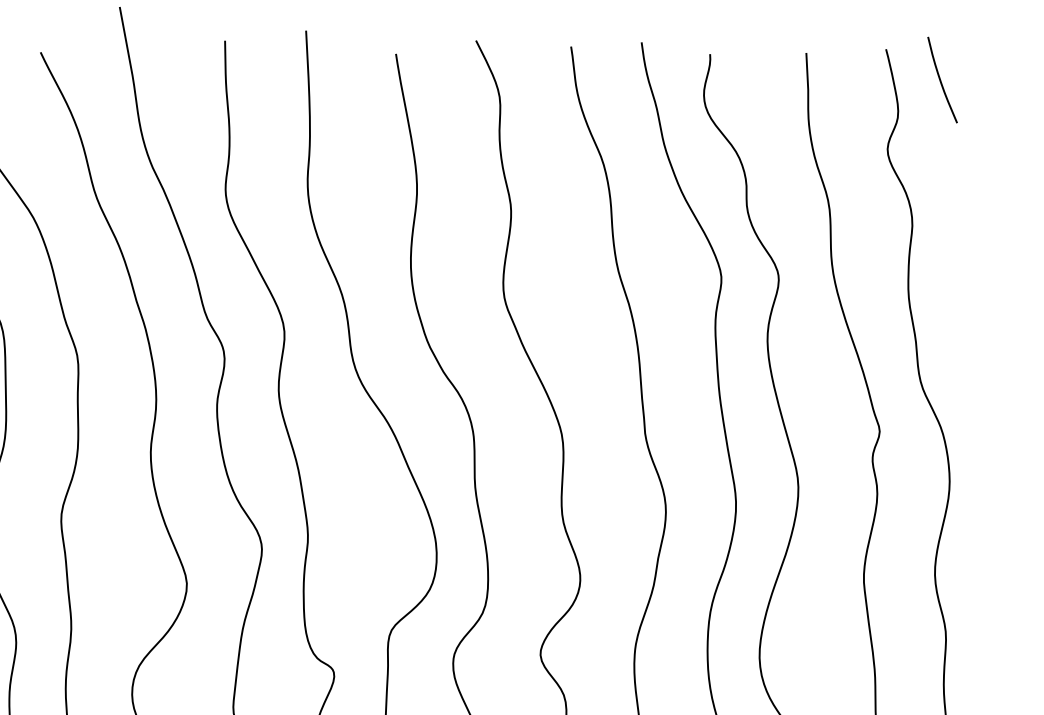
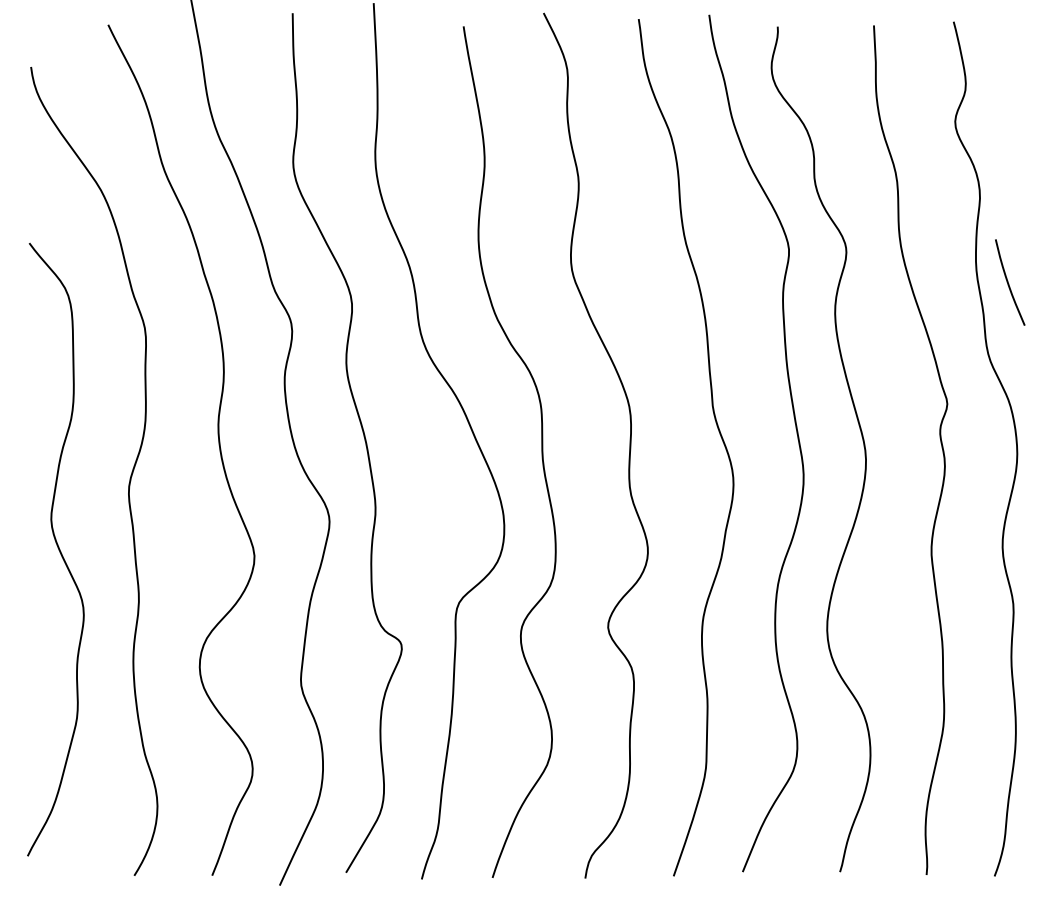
curve: (941, 81) -> (1009, 283), moved

